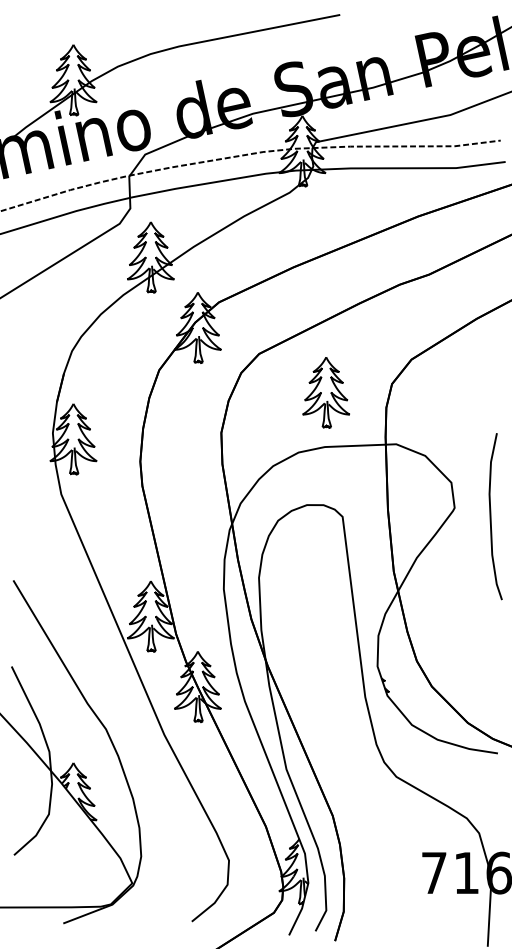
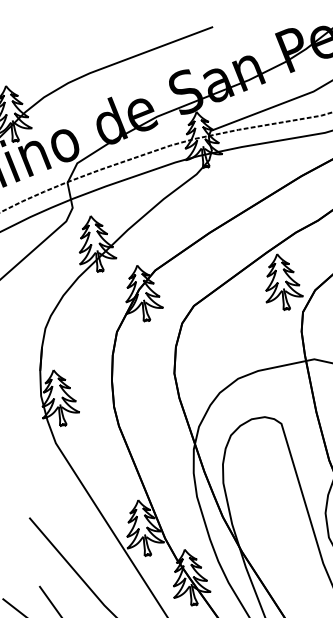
part: (325, 392) -> (281, 282), moved

